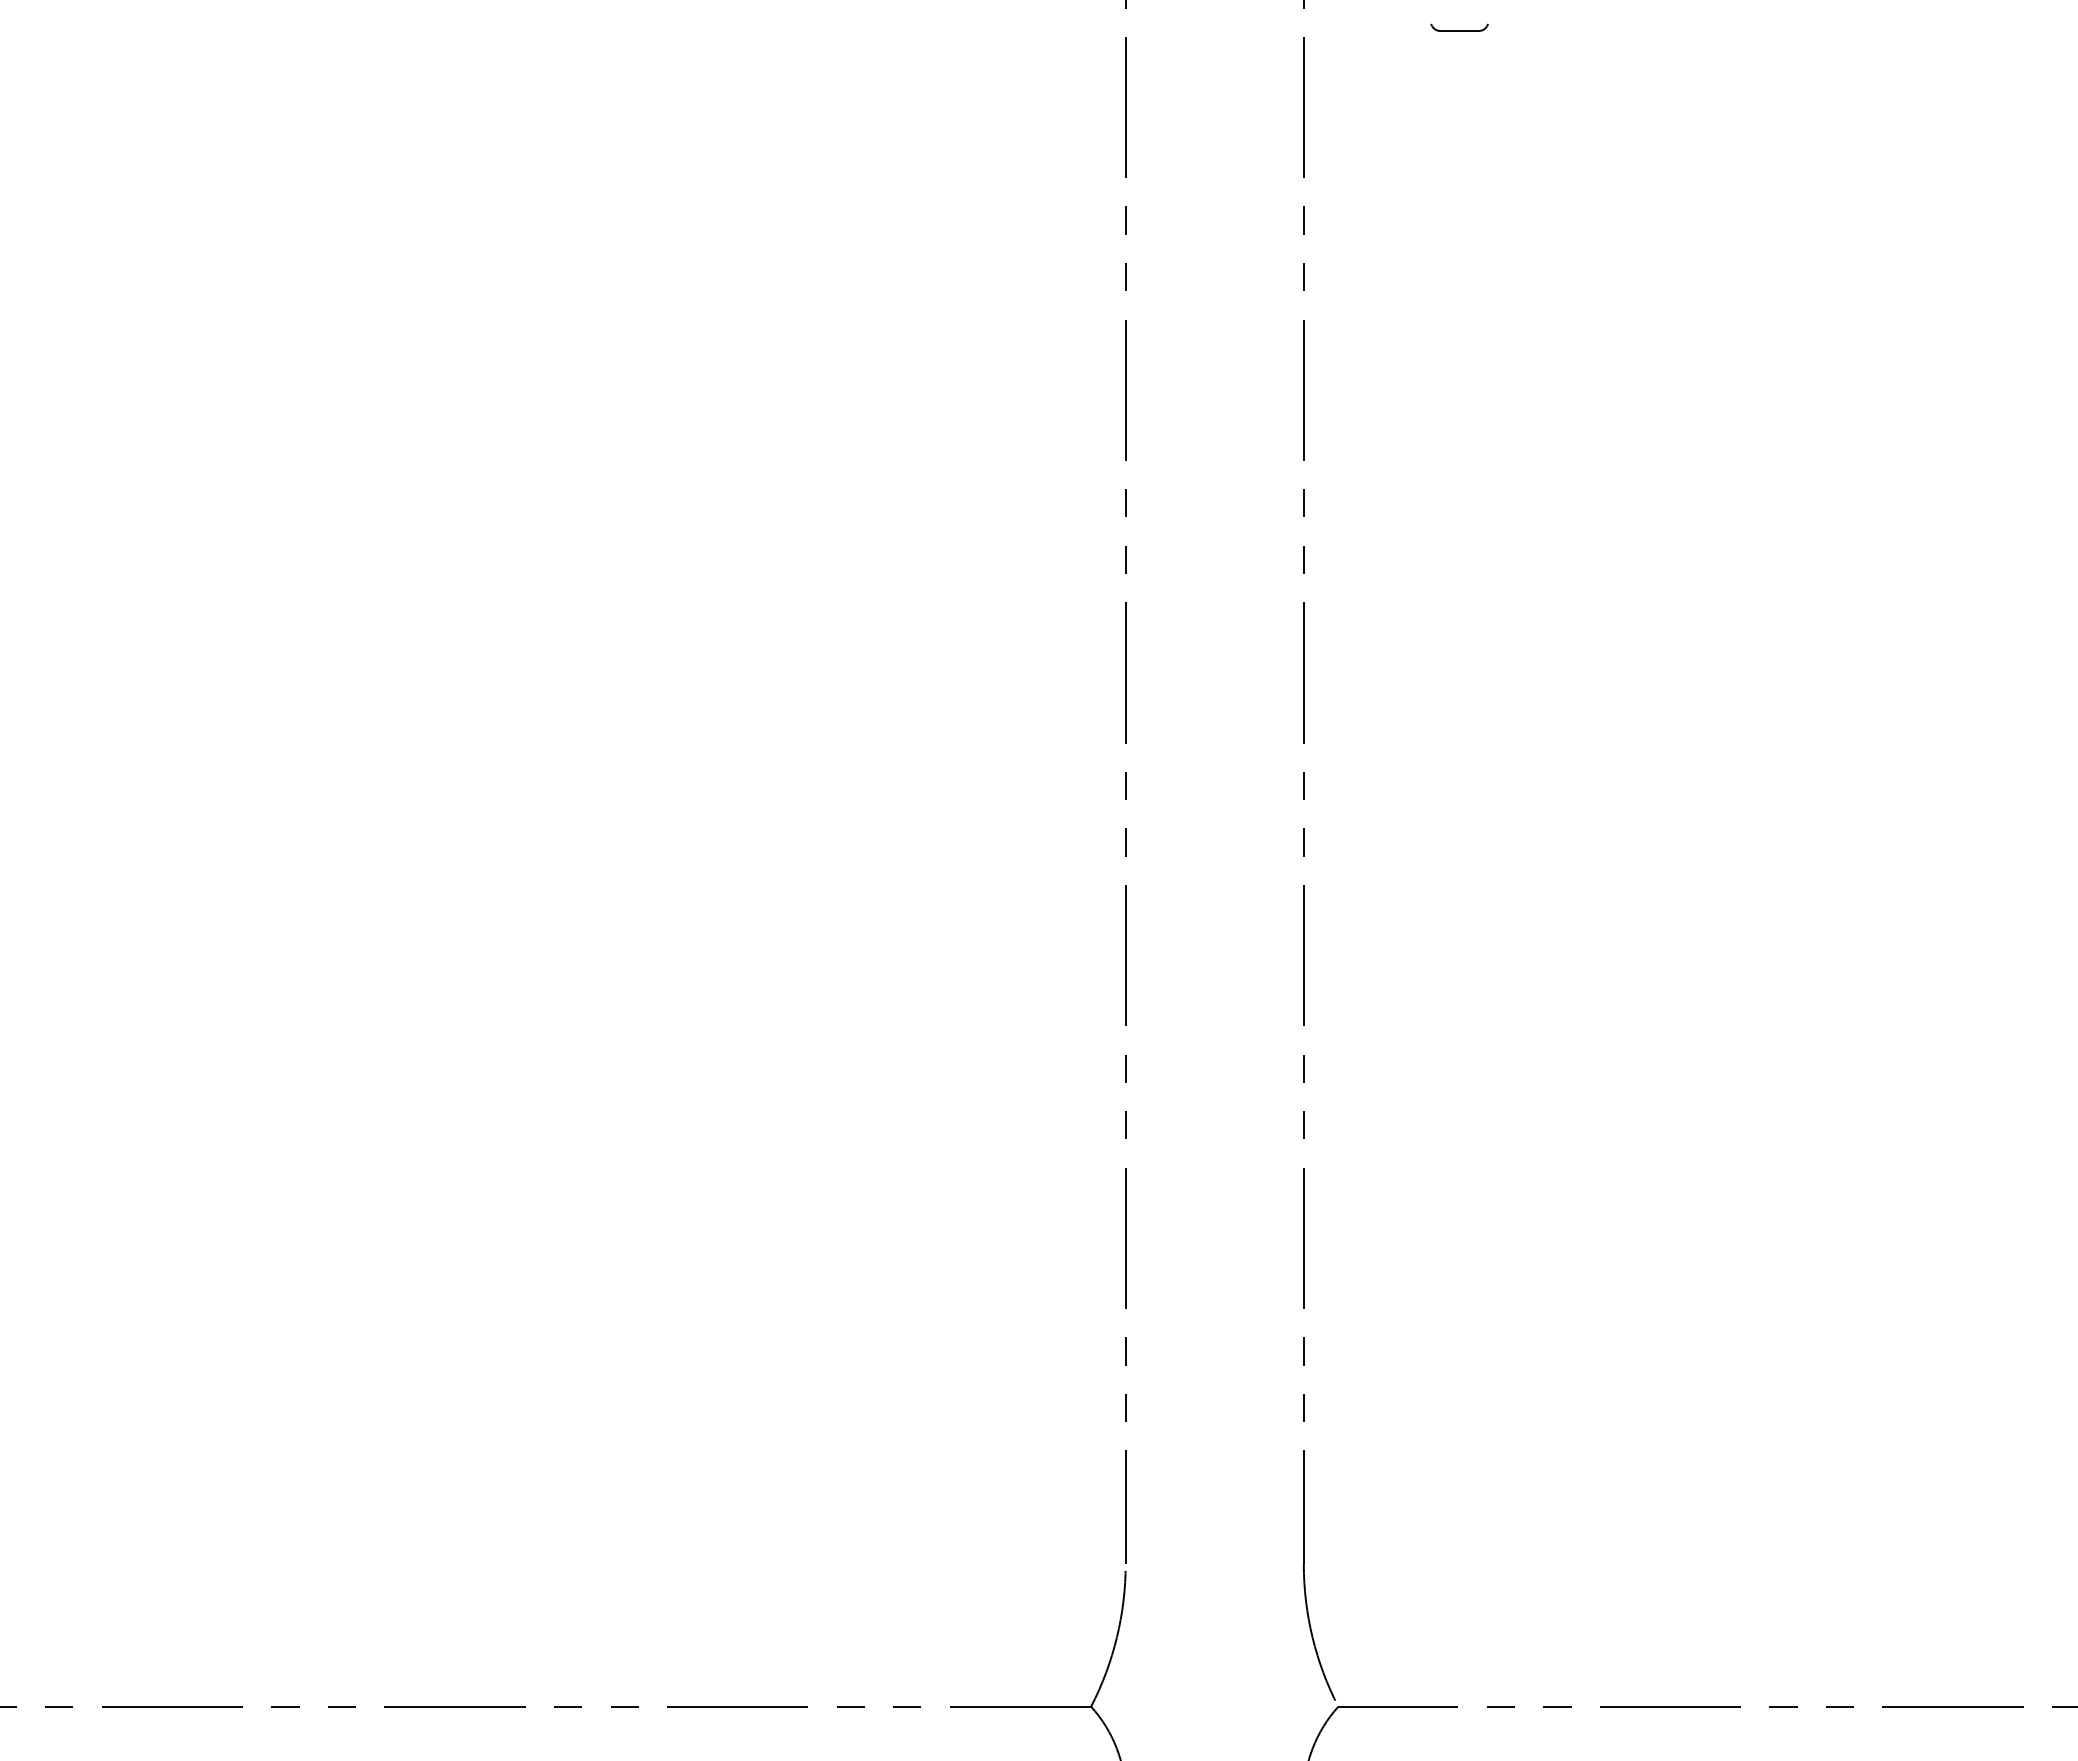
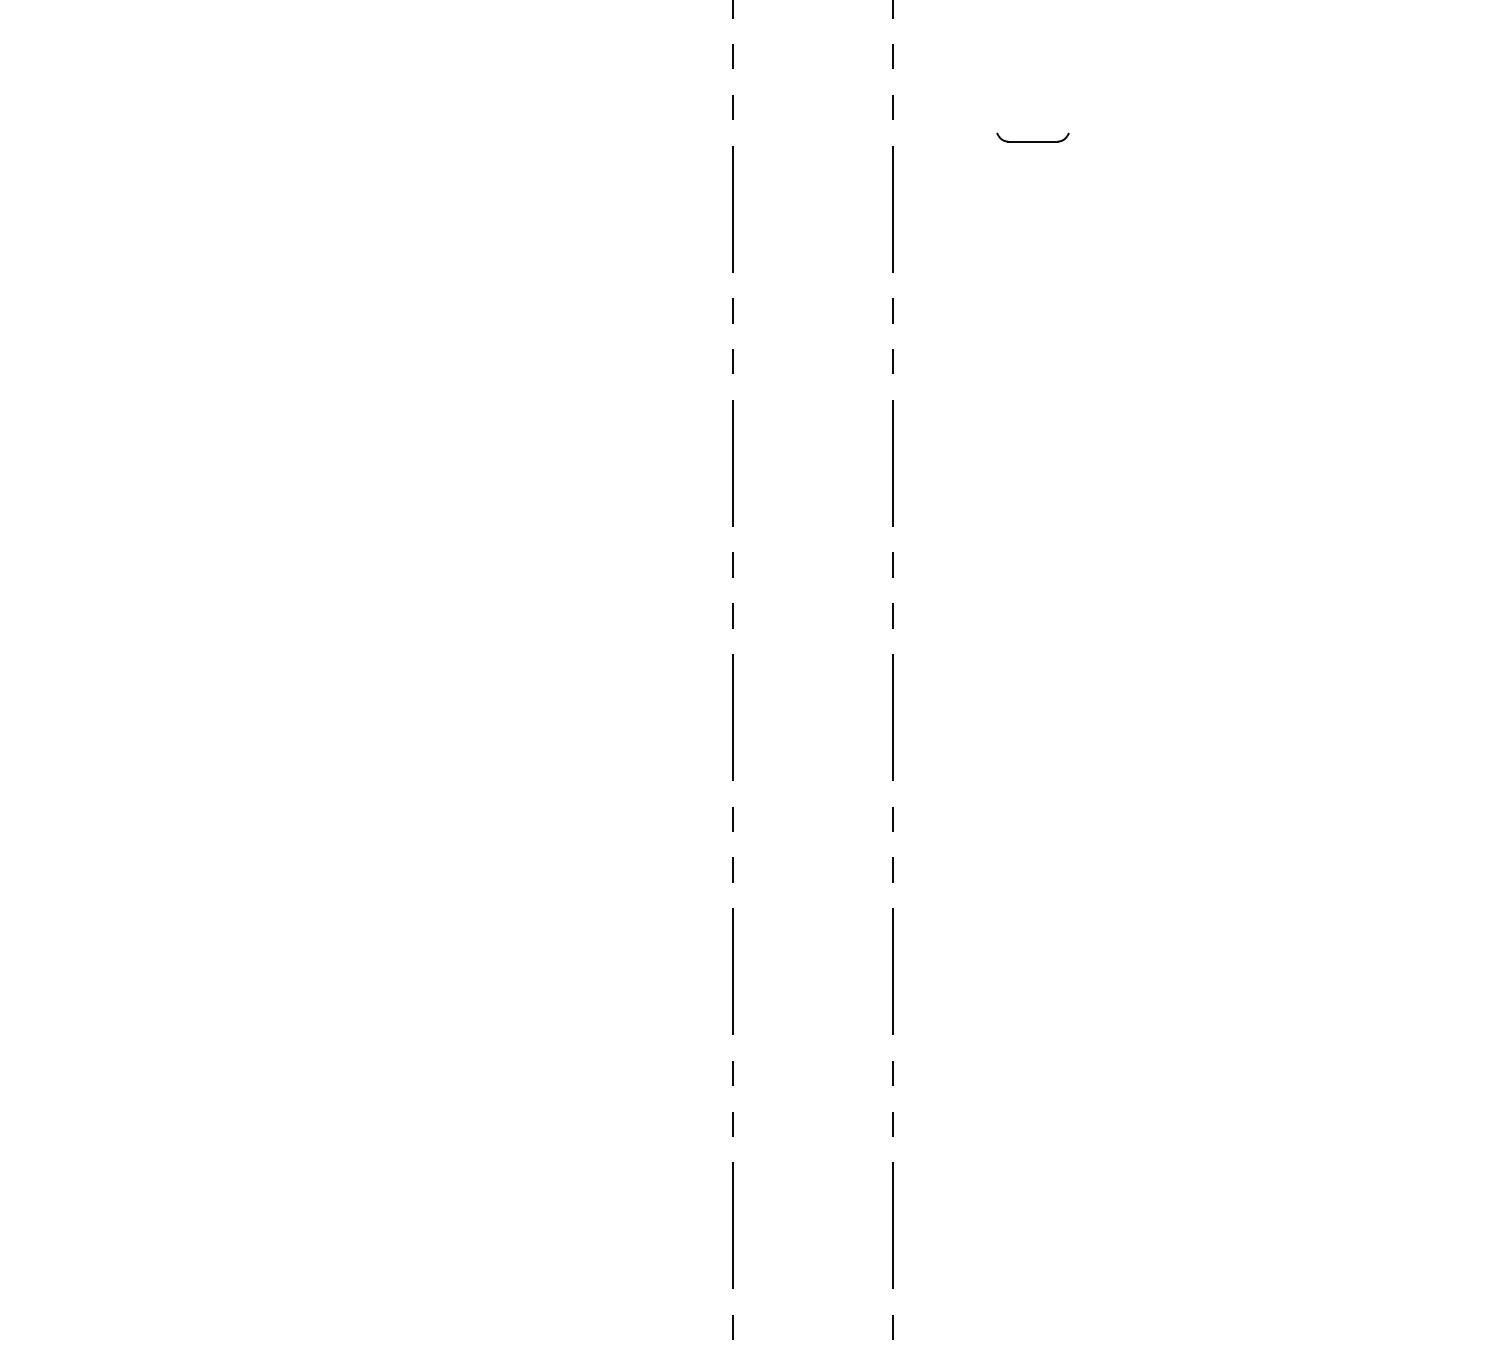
part: (1459, 27) -> (1032, 137), size x1.4

